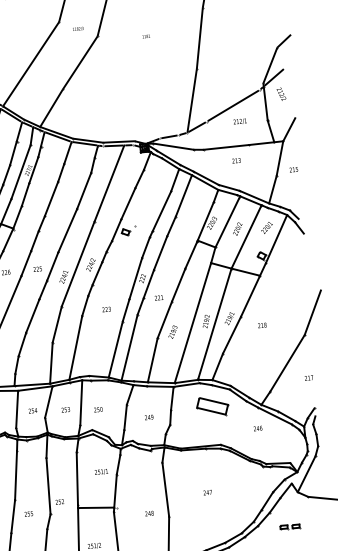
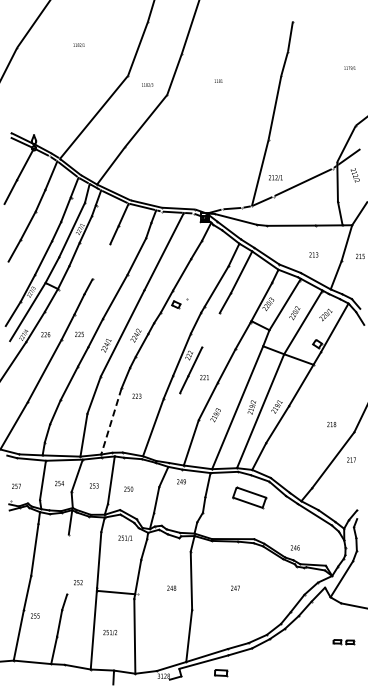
text: (146, 35) -> (218, 80), moved
text: (239, 121) -> (275, 177), moved
text: (236, 160) -> (313, 254), moved
line: (51, 198) -> (101, 261), removed
line: (160, 253) -> (210, 330), removed
text: (106, 308) -> (136, 395), moved
text: (262, 325) -> (331, 424), moved
line: (75, 347) -> (111, 421), solid -> dashed
line: (129, 347) -> (168, 426), removed
text: (309, 377) -> (351, 459), moved
text: (149, 417) -> (181, 481), moved
text: (258, 428) -> (295, 547), moved
text: (101, 472) -> (125, 538), moved
line: (48, 486) -> (67, 564), removed
text: (149, 512) -> (171, 587), moved
text: (28, 513) -> (35, 615), moved
part: (289, 527) -> (343, 642), moved

